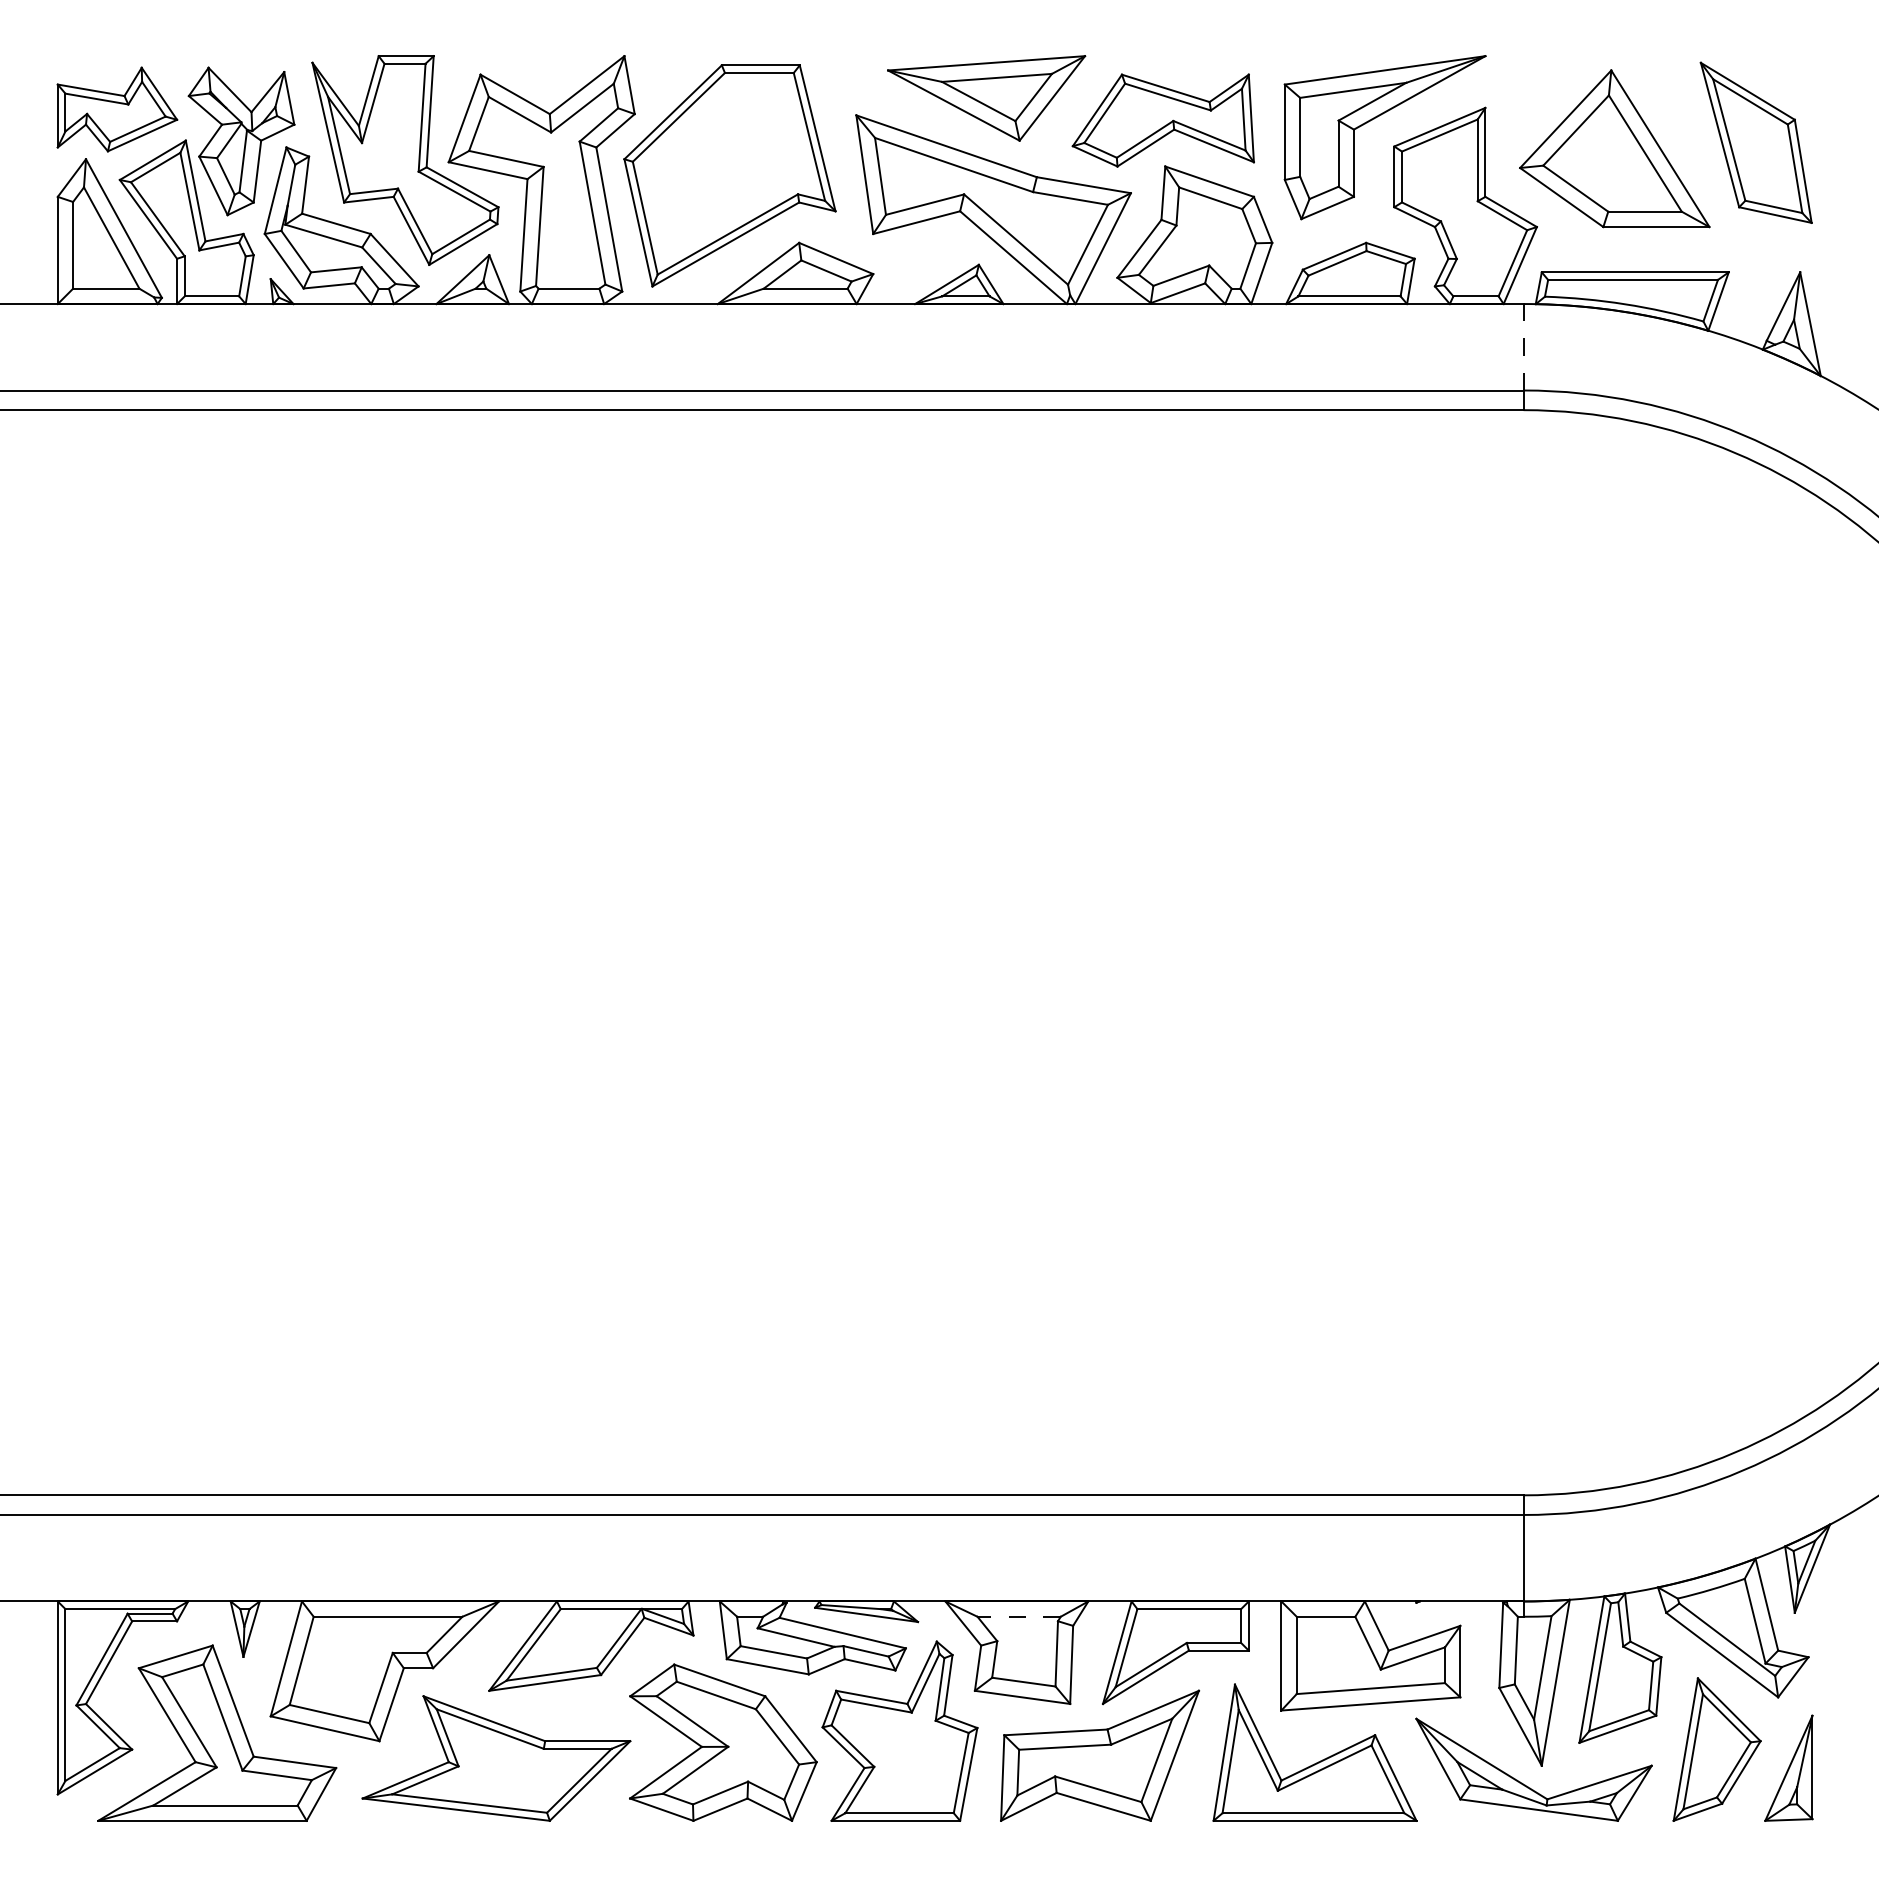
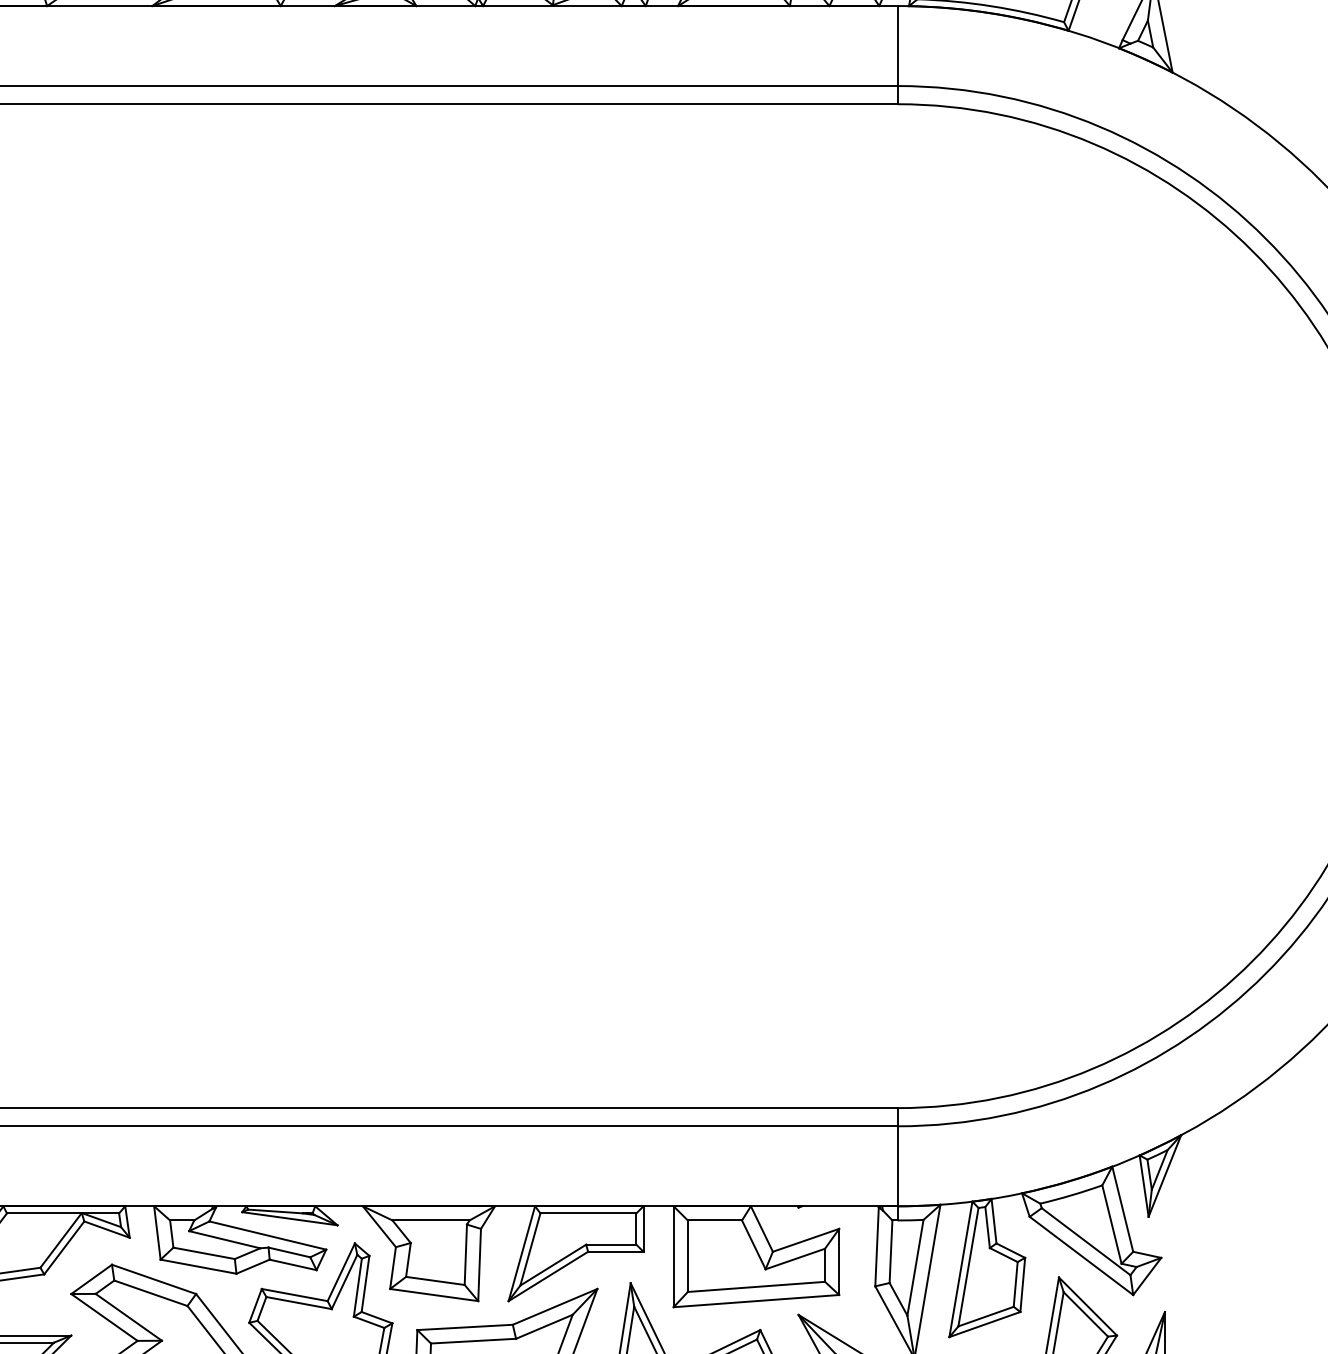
line: (1523, 346) -> (897, 45), dashed -> solid
line: (1019, 1616) -> (431, 1220), dashed -> solid

